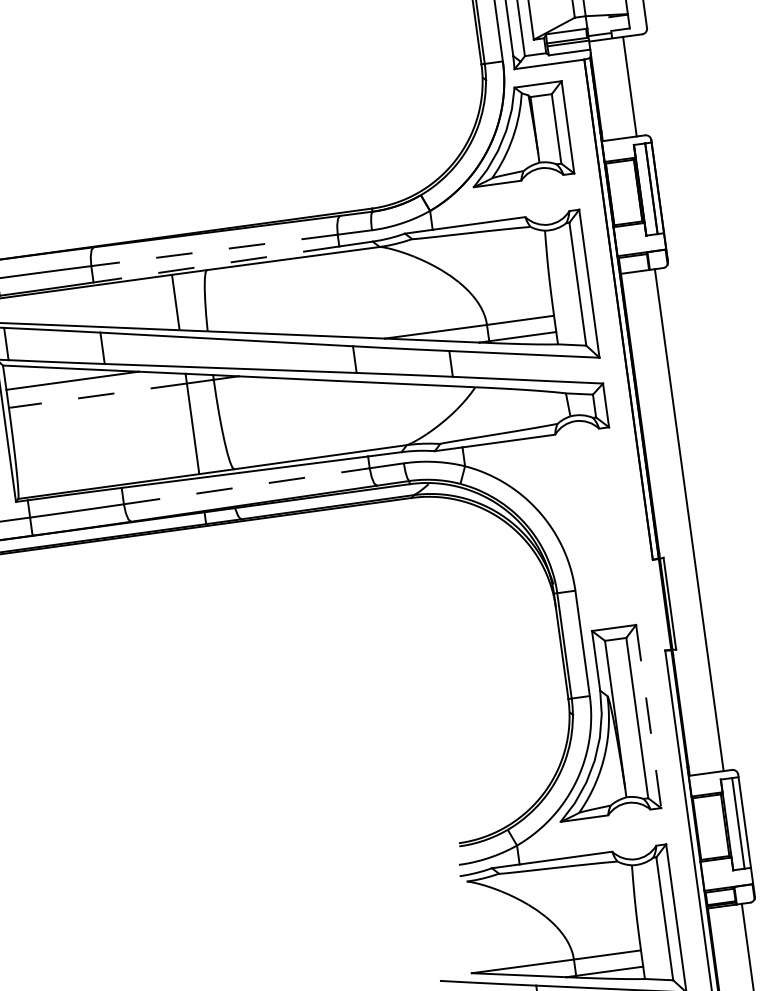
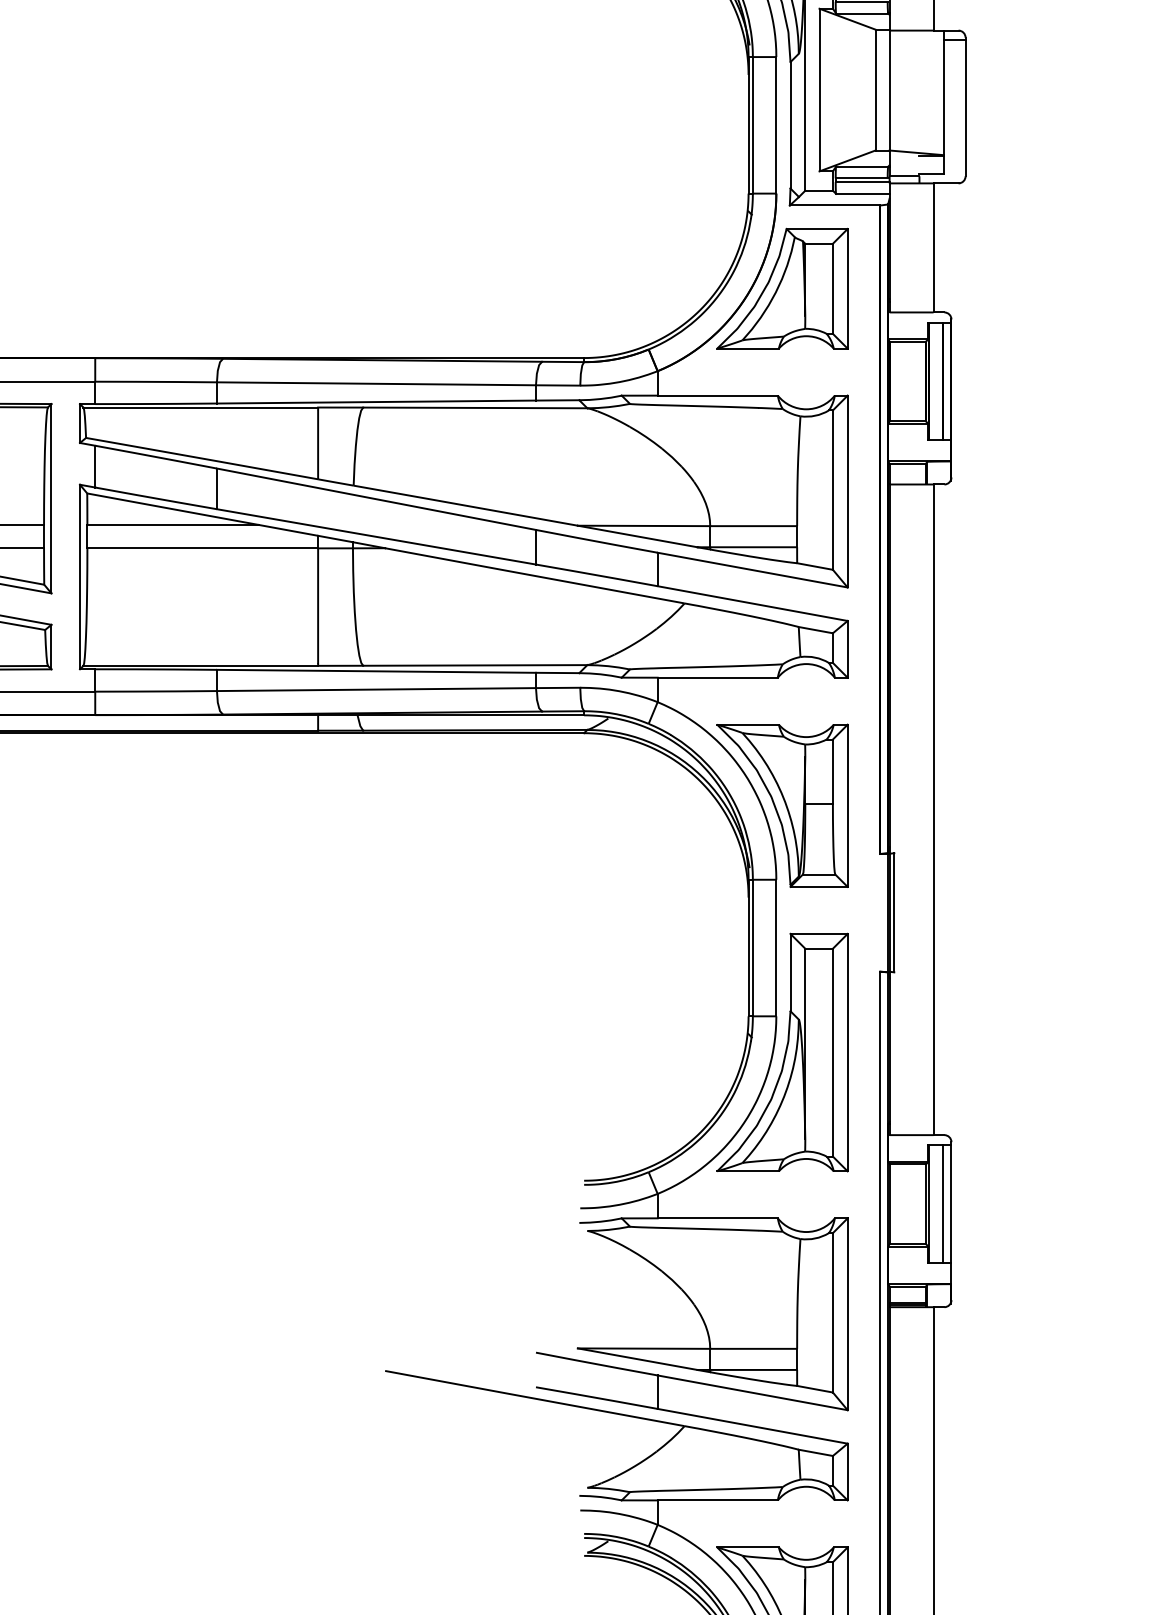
line: (214, 250) -> (376, 383), dashed -> solid
line: (216, 264) -> (376, 402), dashed -> solid
line: (97, 395) -> (202, 548), dashed -> solid
line: (246, 486) -> (376, 689), dashed -> solid
part: (572, 532) -> (782, 805), added
line: (648, 716) -> (847, 1052), dashed -> solid

